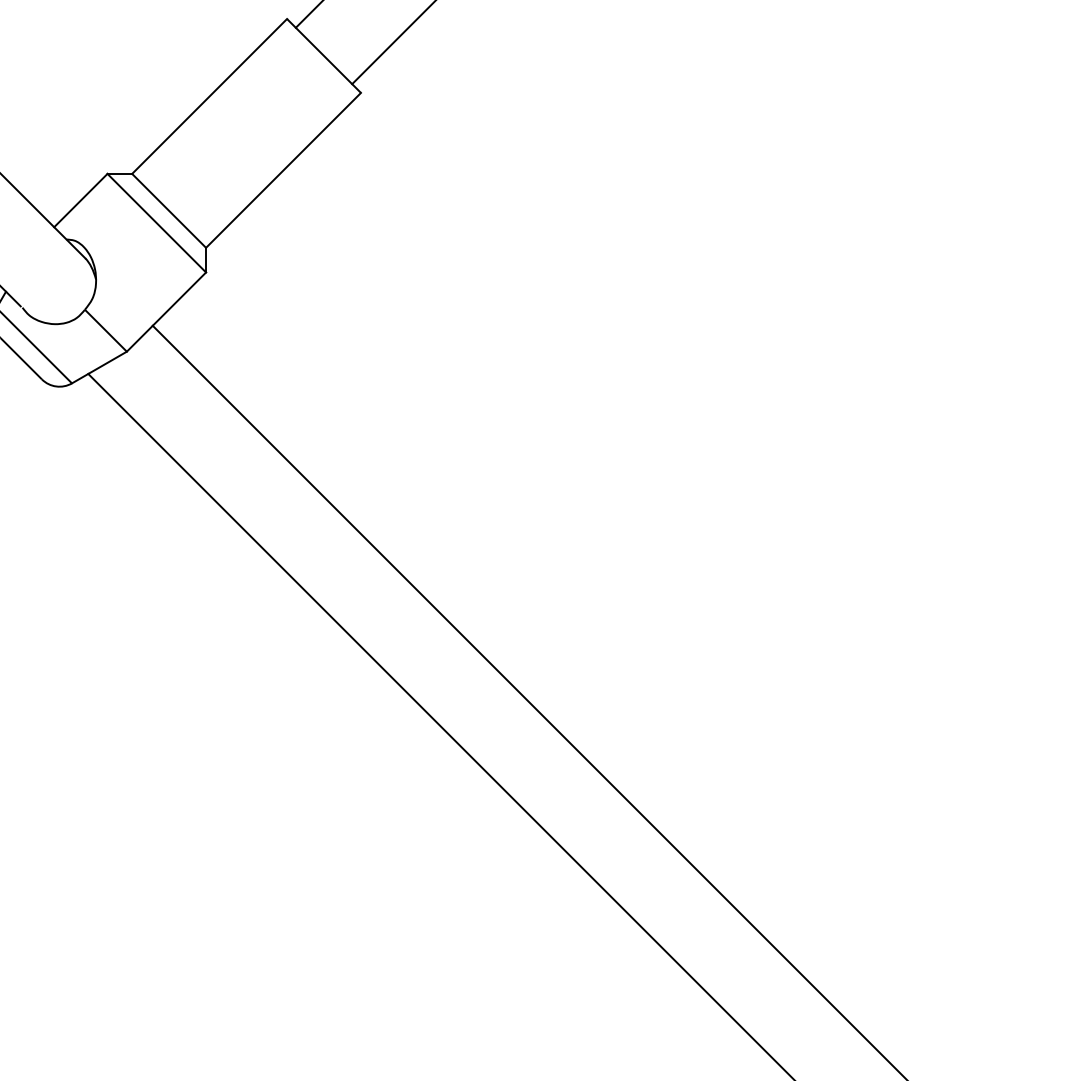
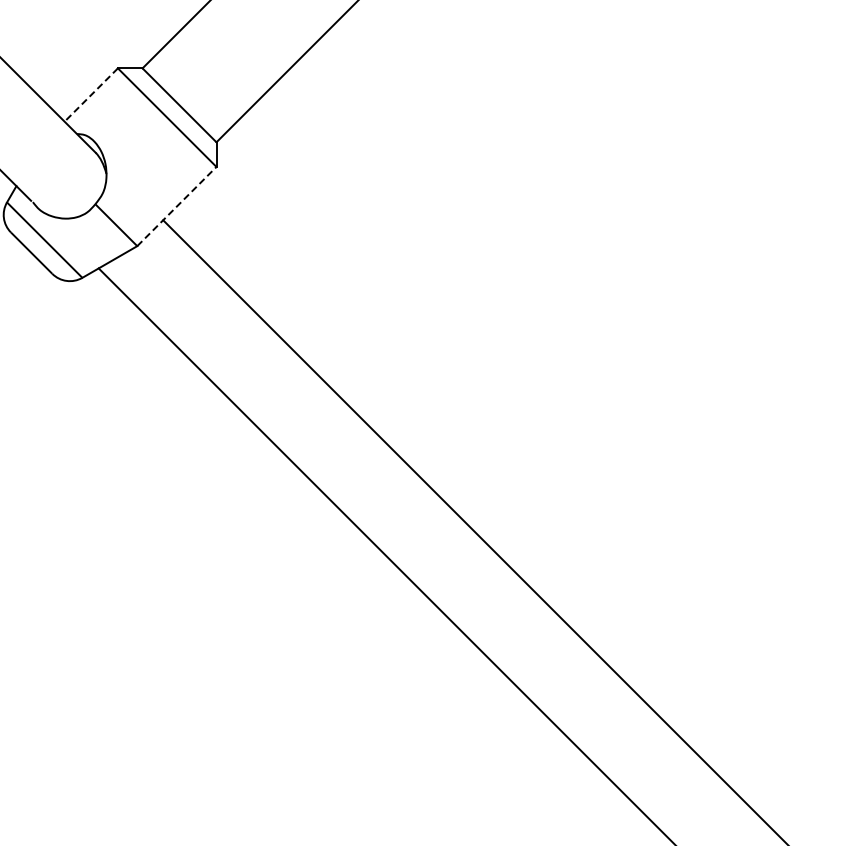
line: (80, 200) -> (90, 94), solid -> dashed
line: (166, 311) -> (176, 205), solid -> dashed

